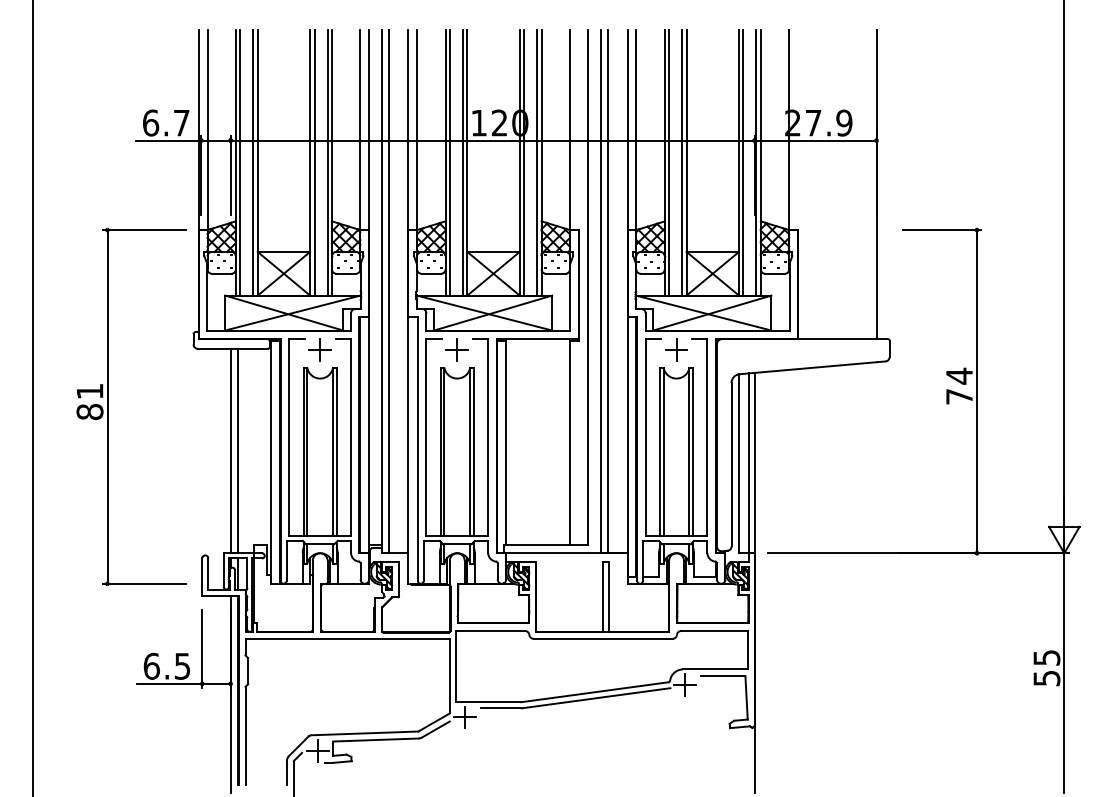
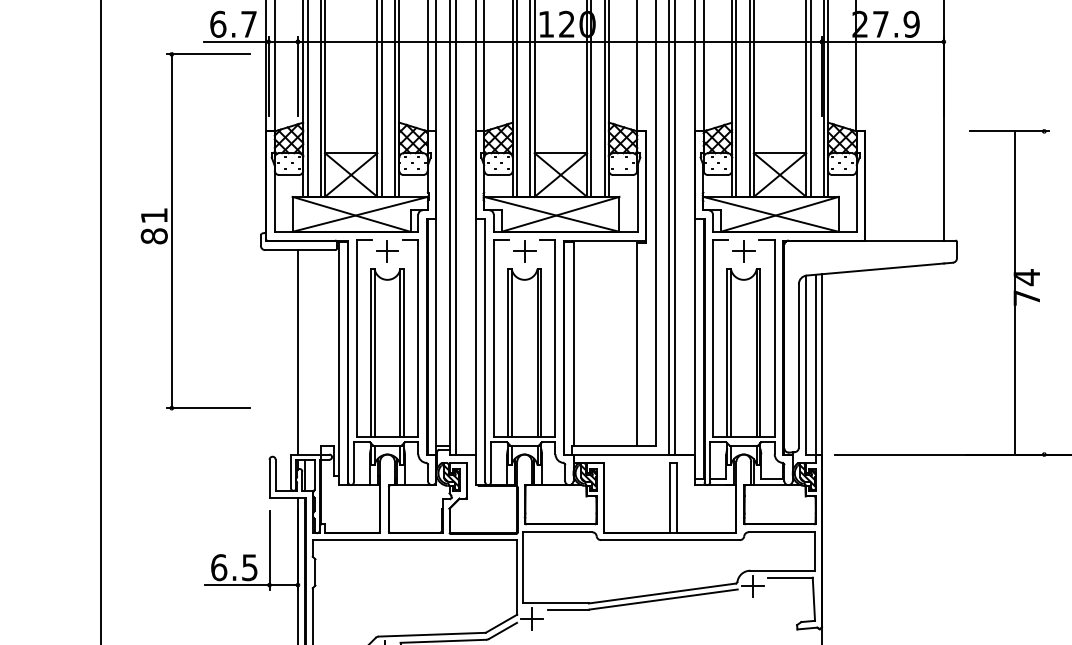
line: (976, 391) -> (1014, 292), moved
part: (108, 406) -> (172, 230), moved
line: (237, 450) -> (304, 351), removed

